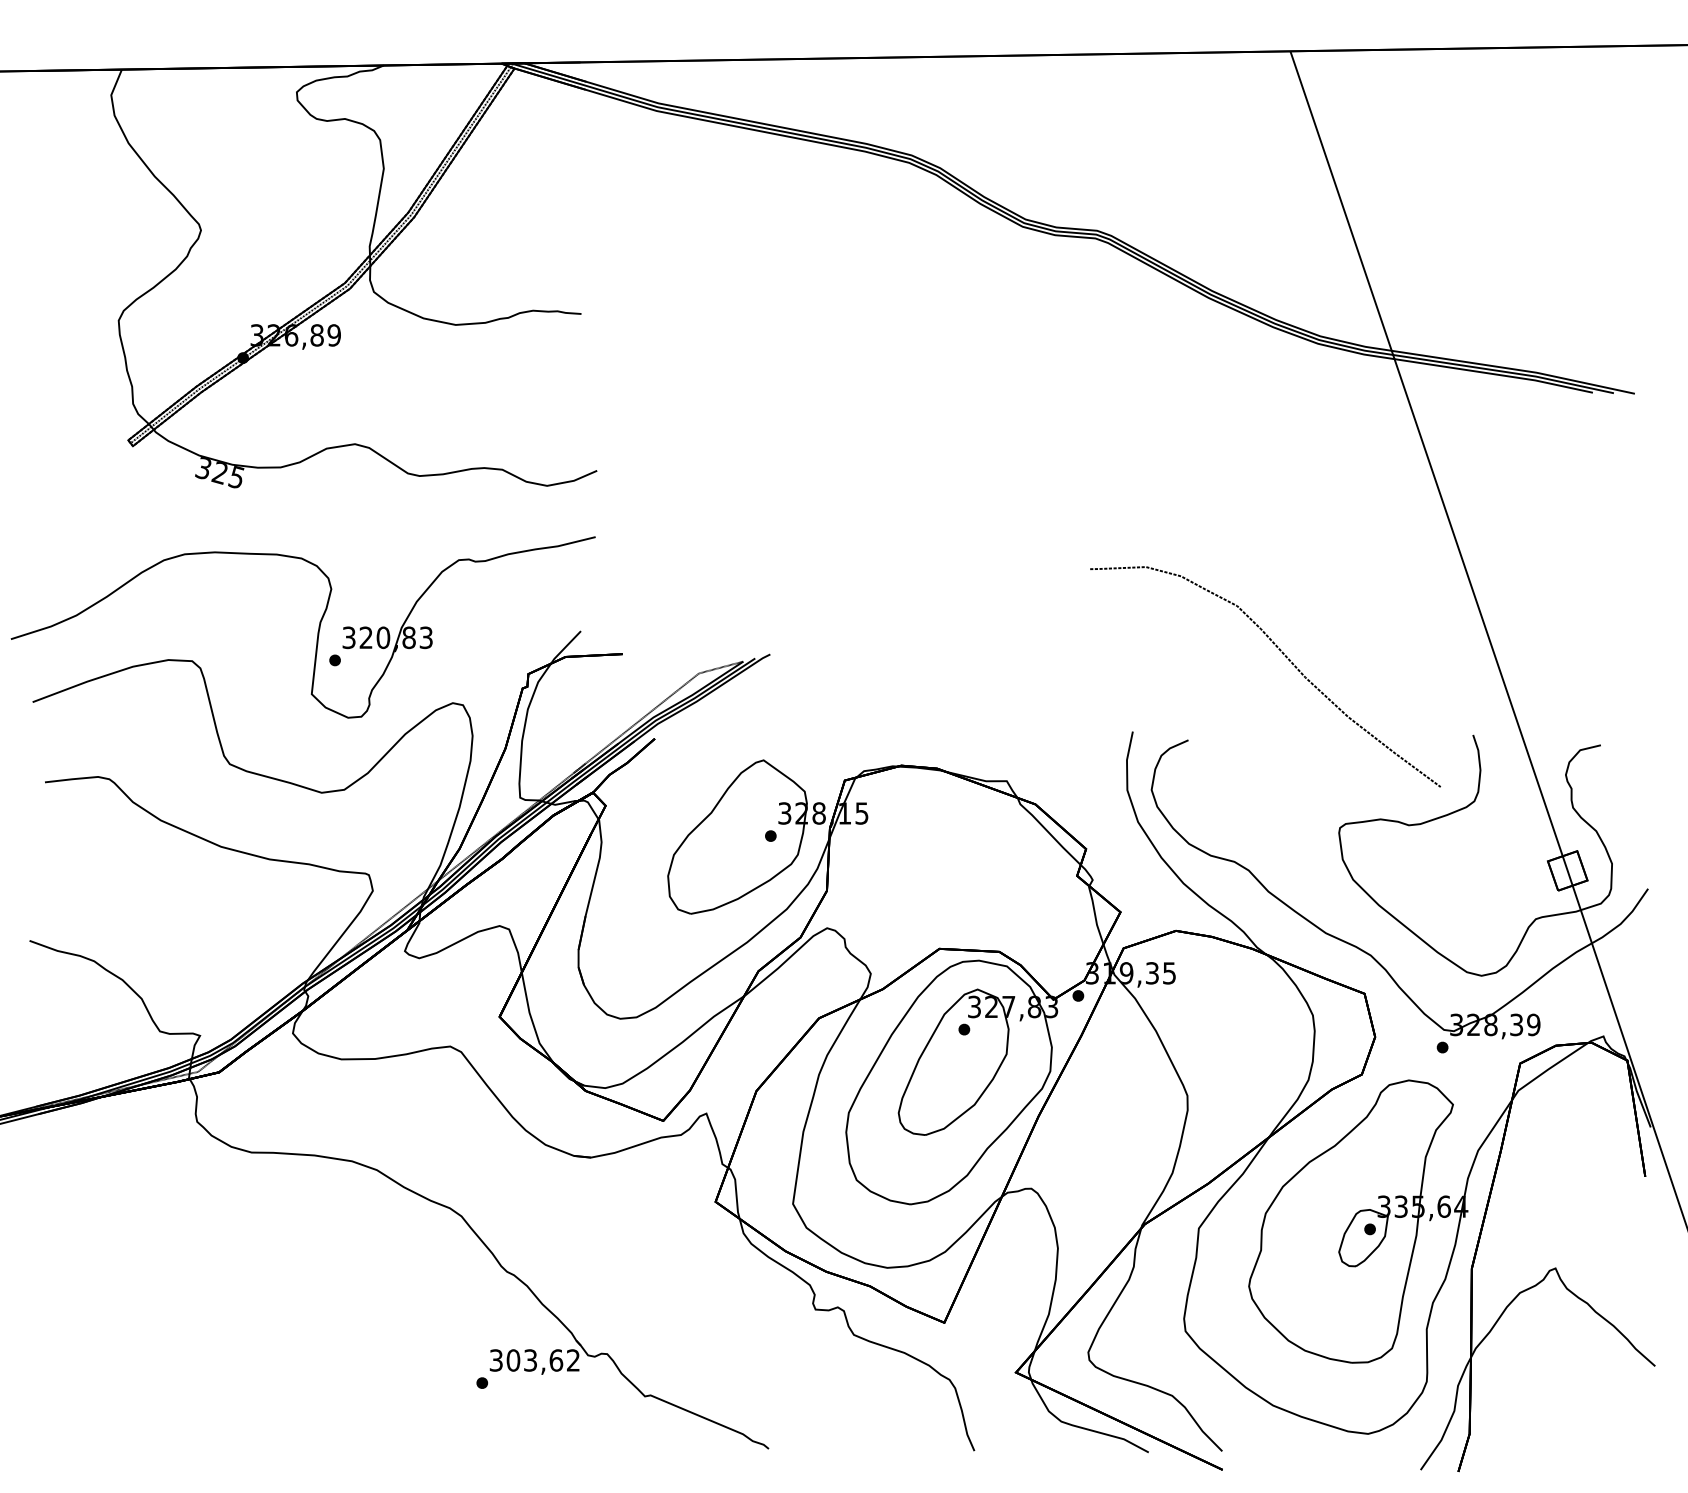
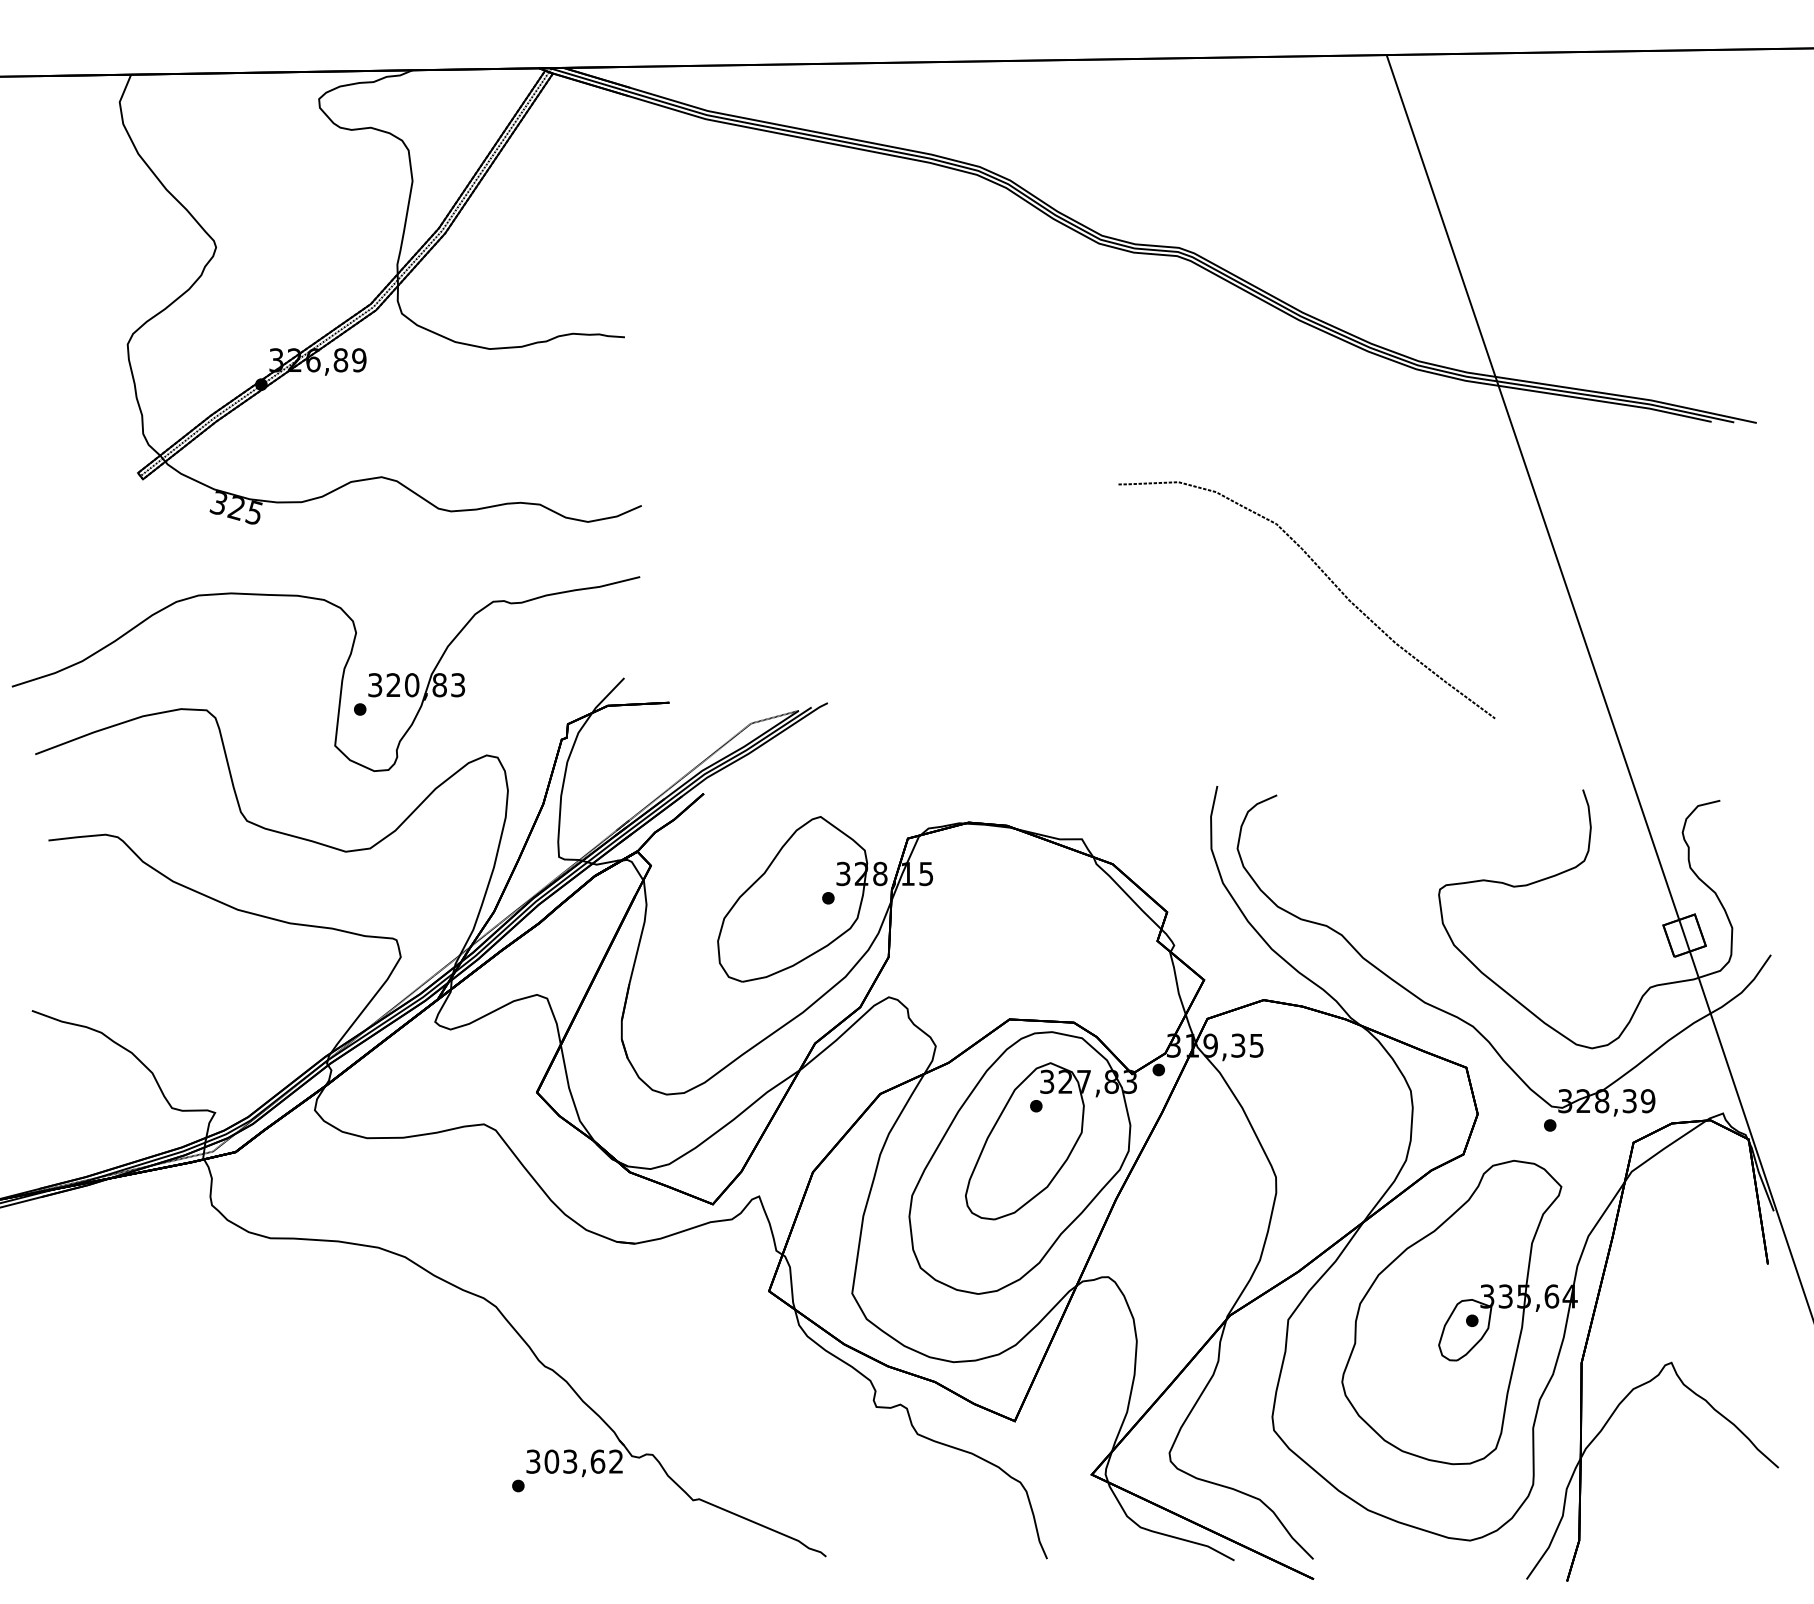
curve: (1284, 656) -> (1327, 578), moved

